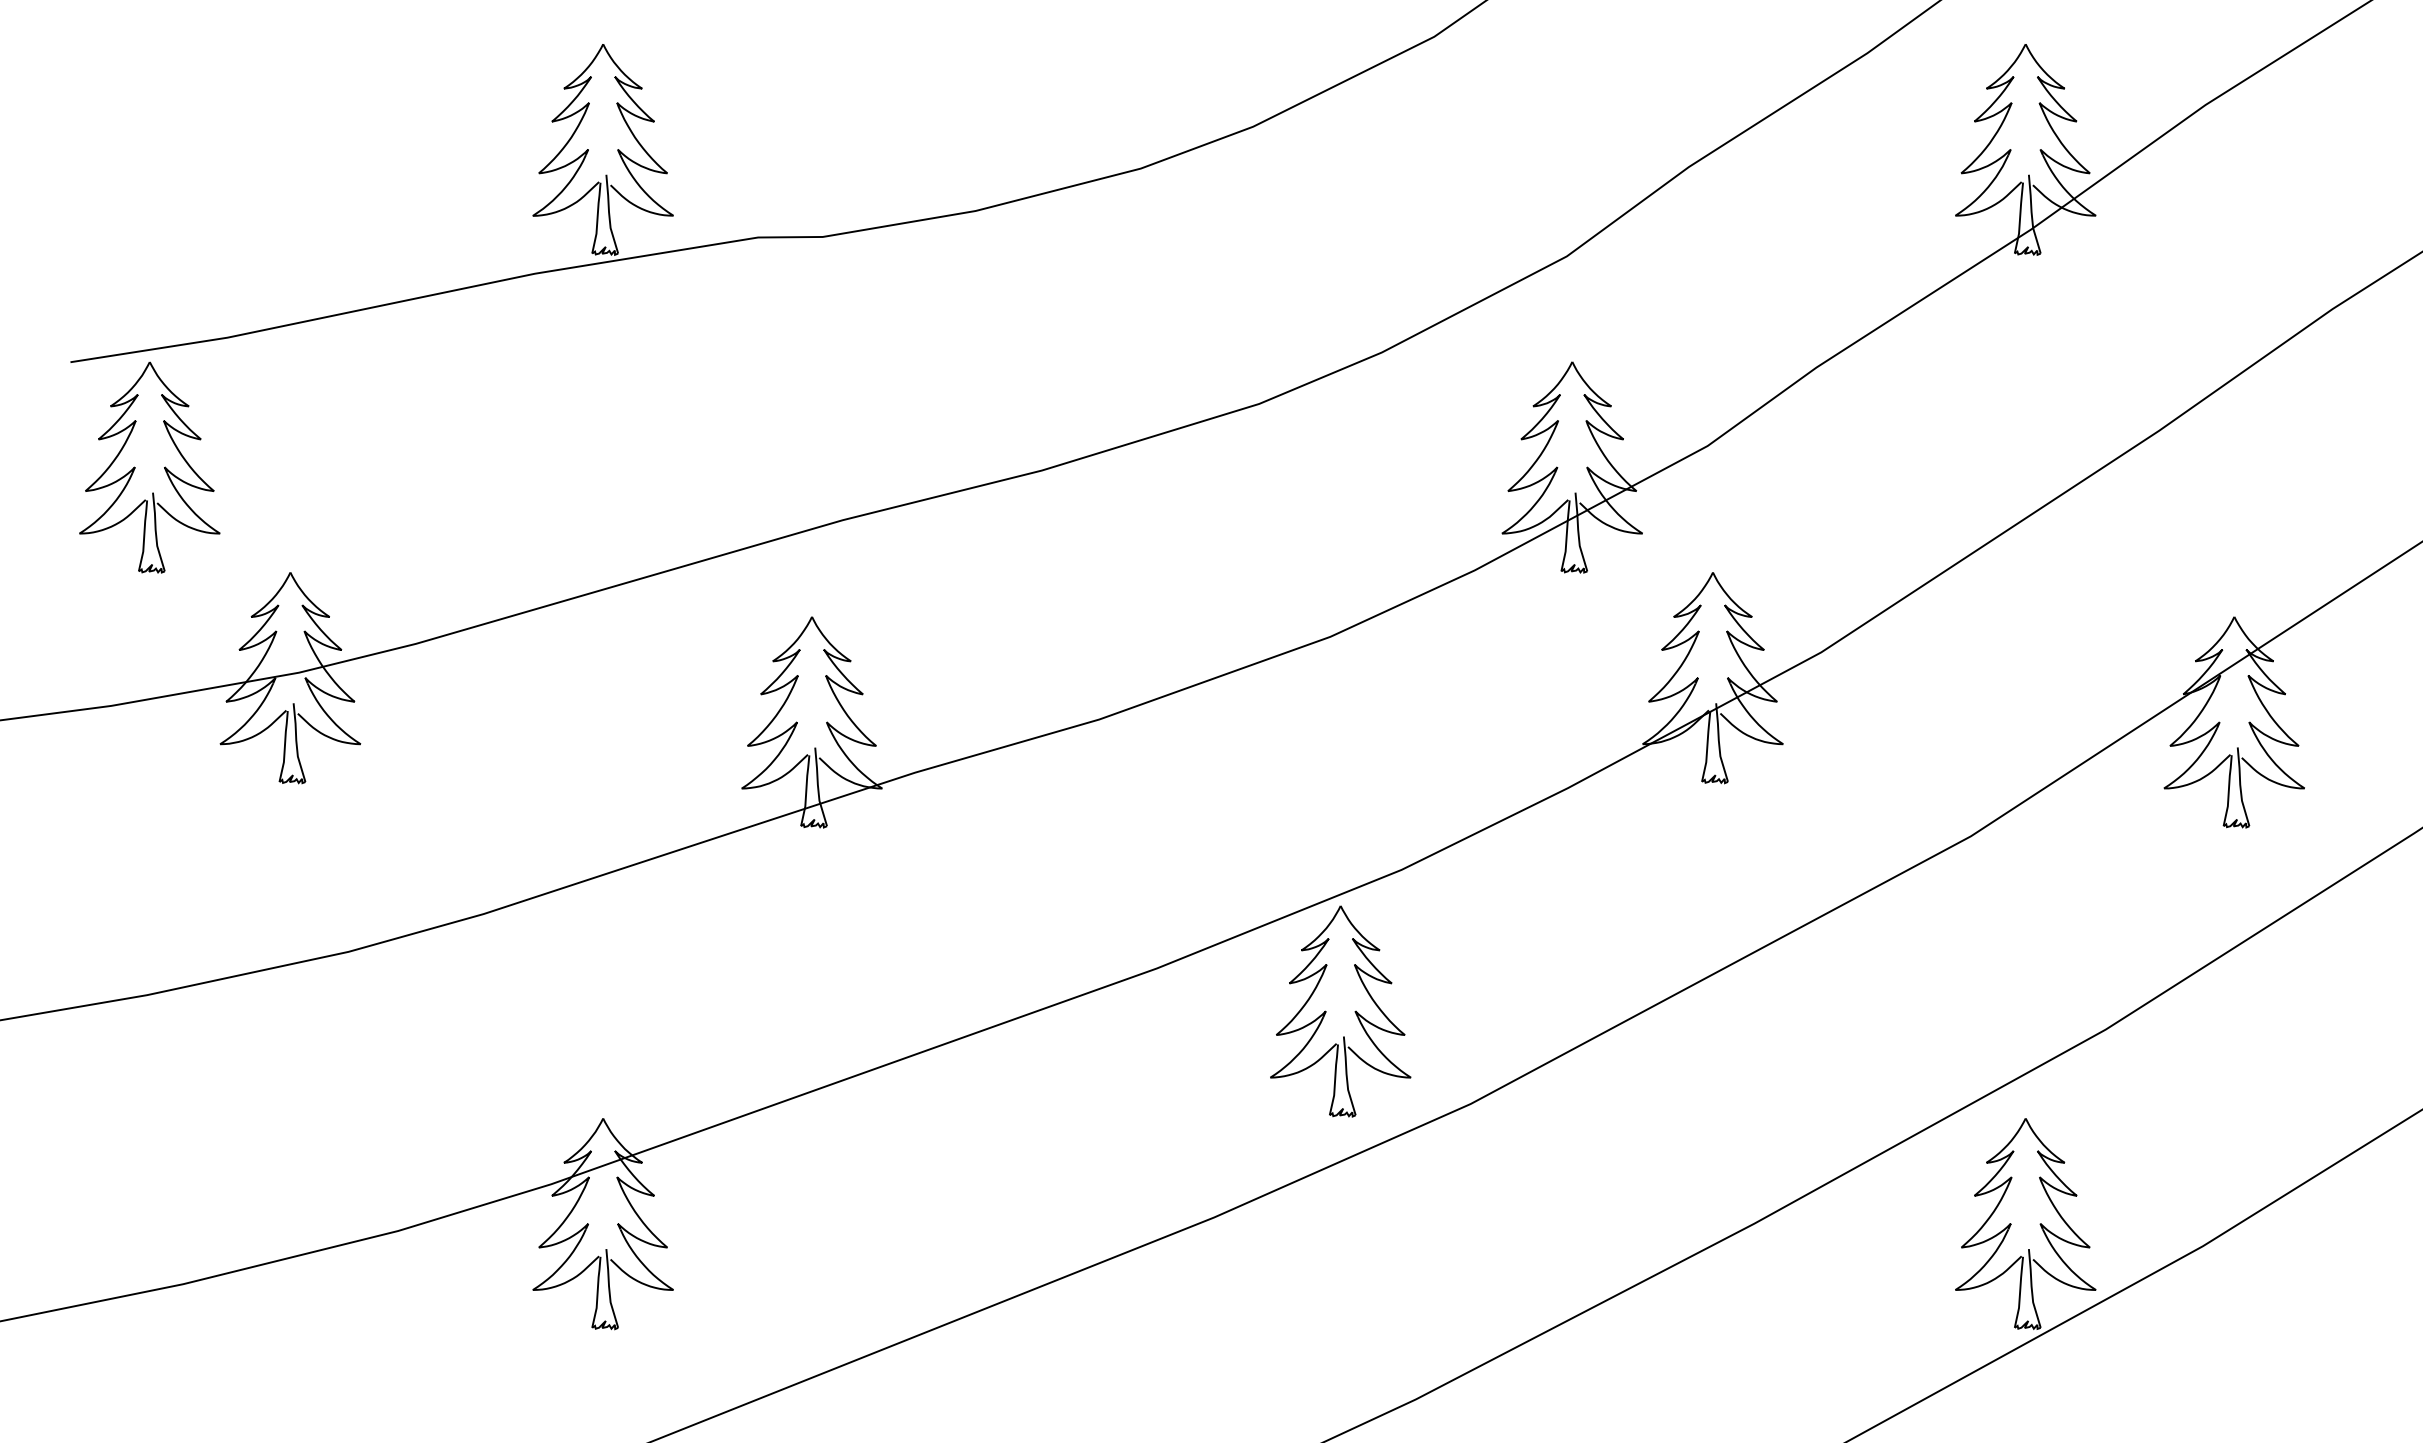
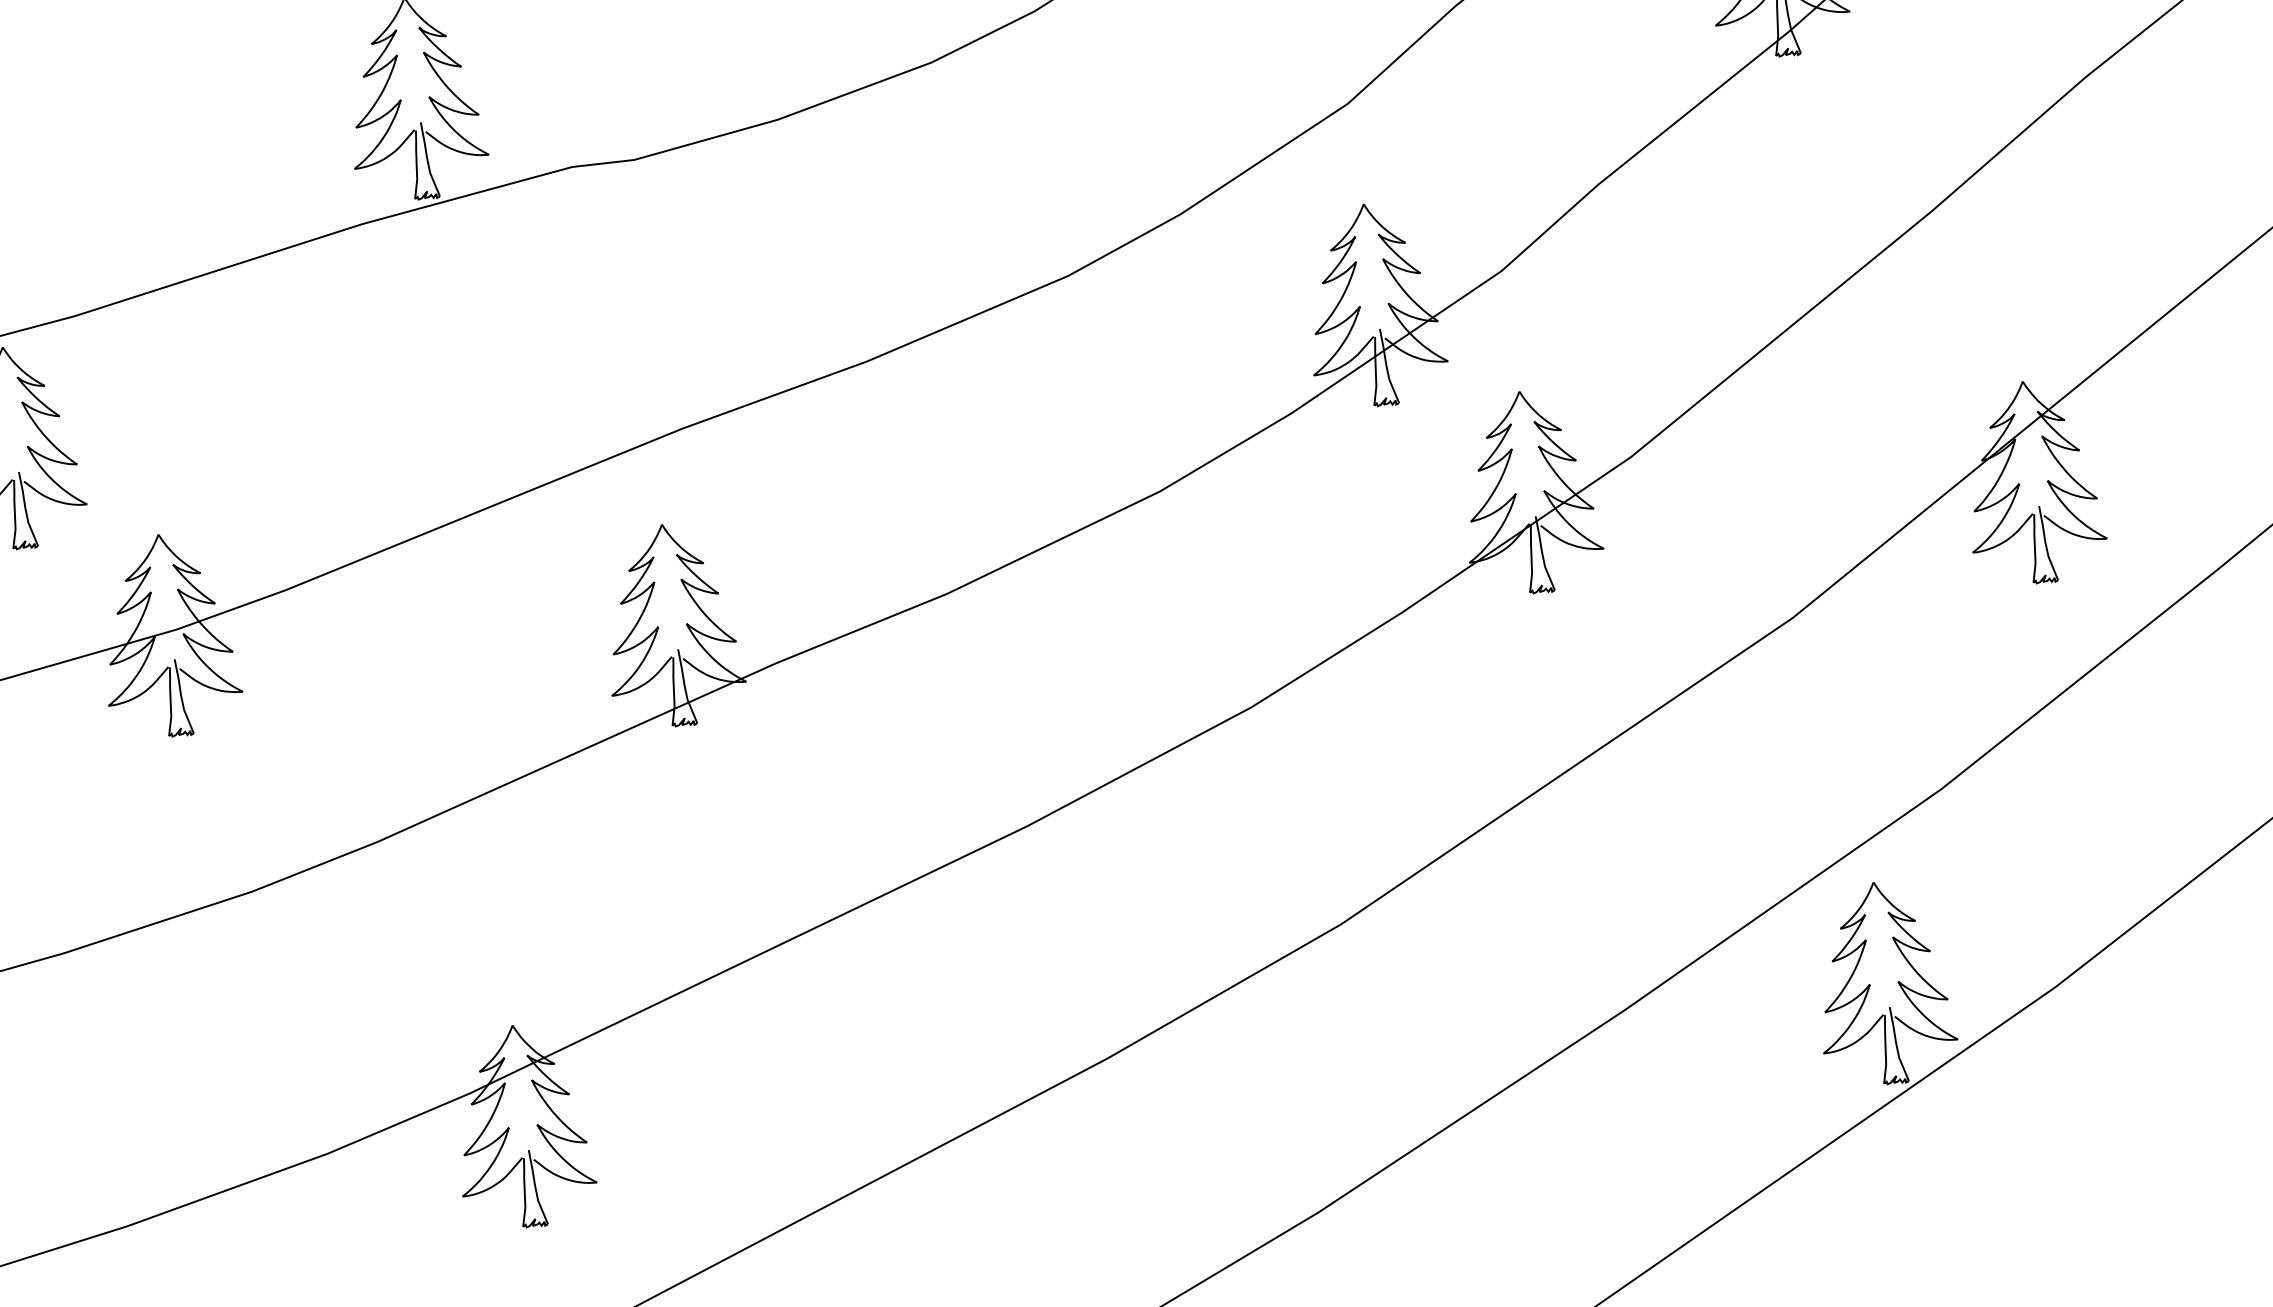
part: (1326, 1011) -> (1193, 850), removed

